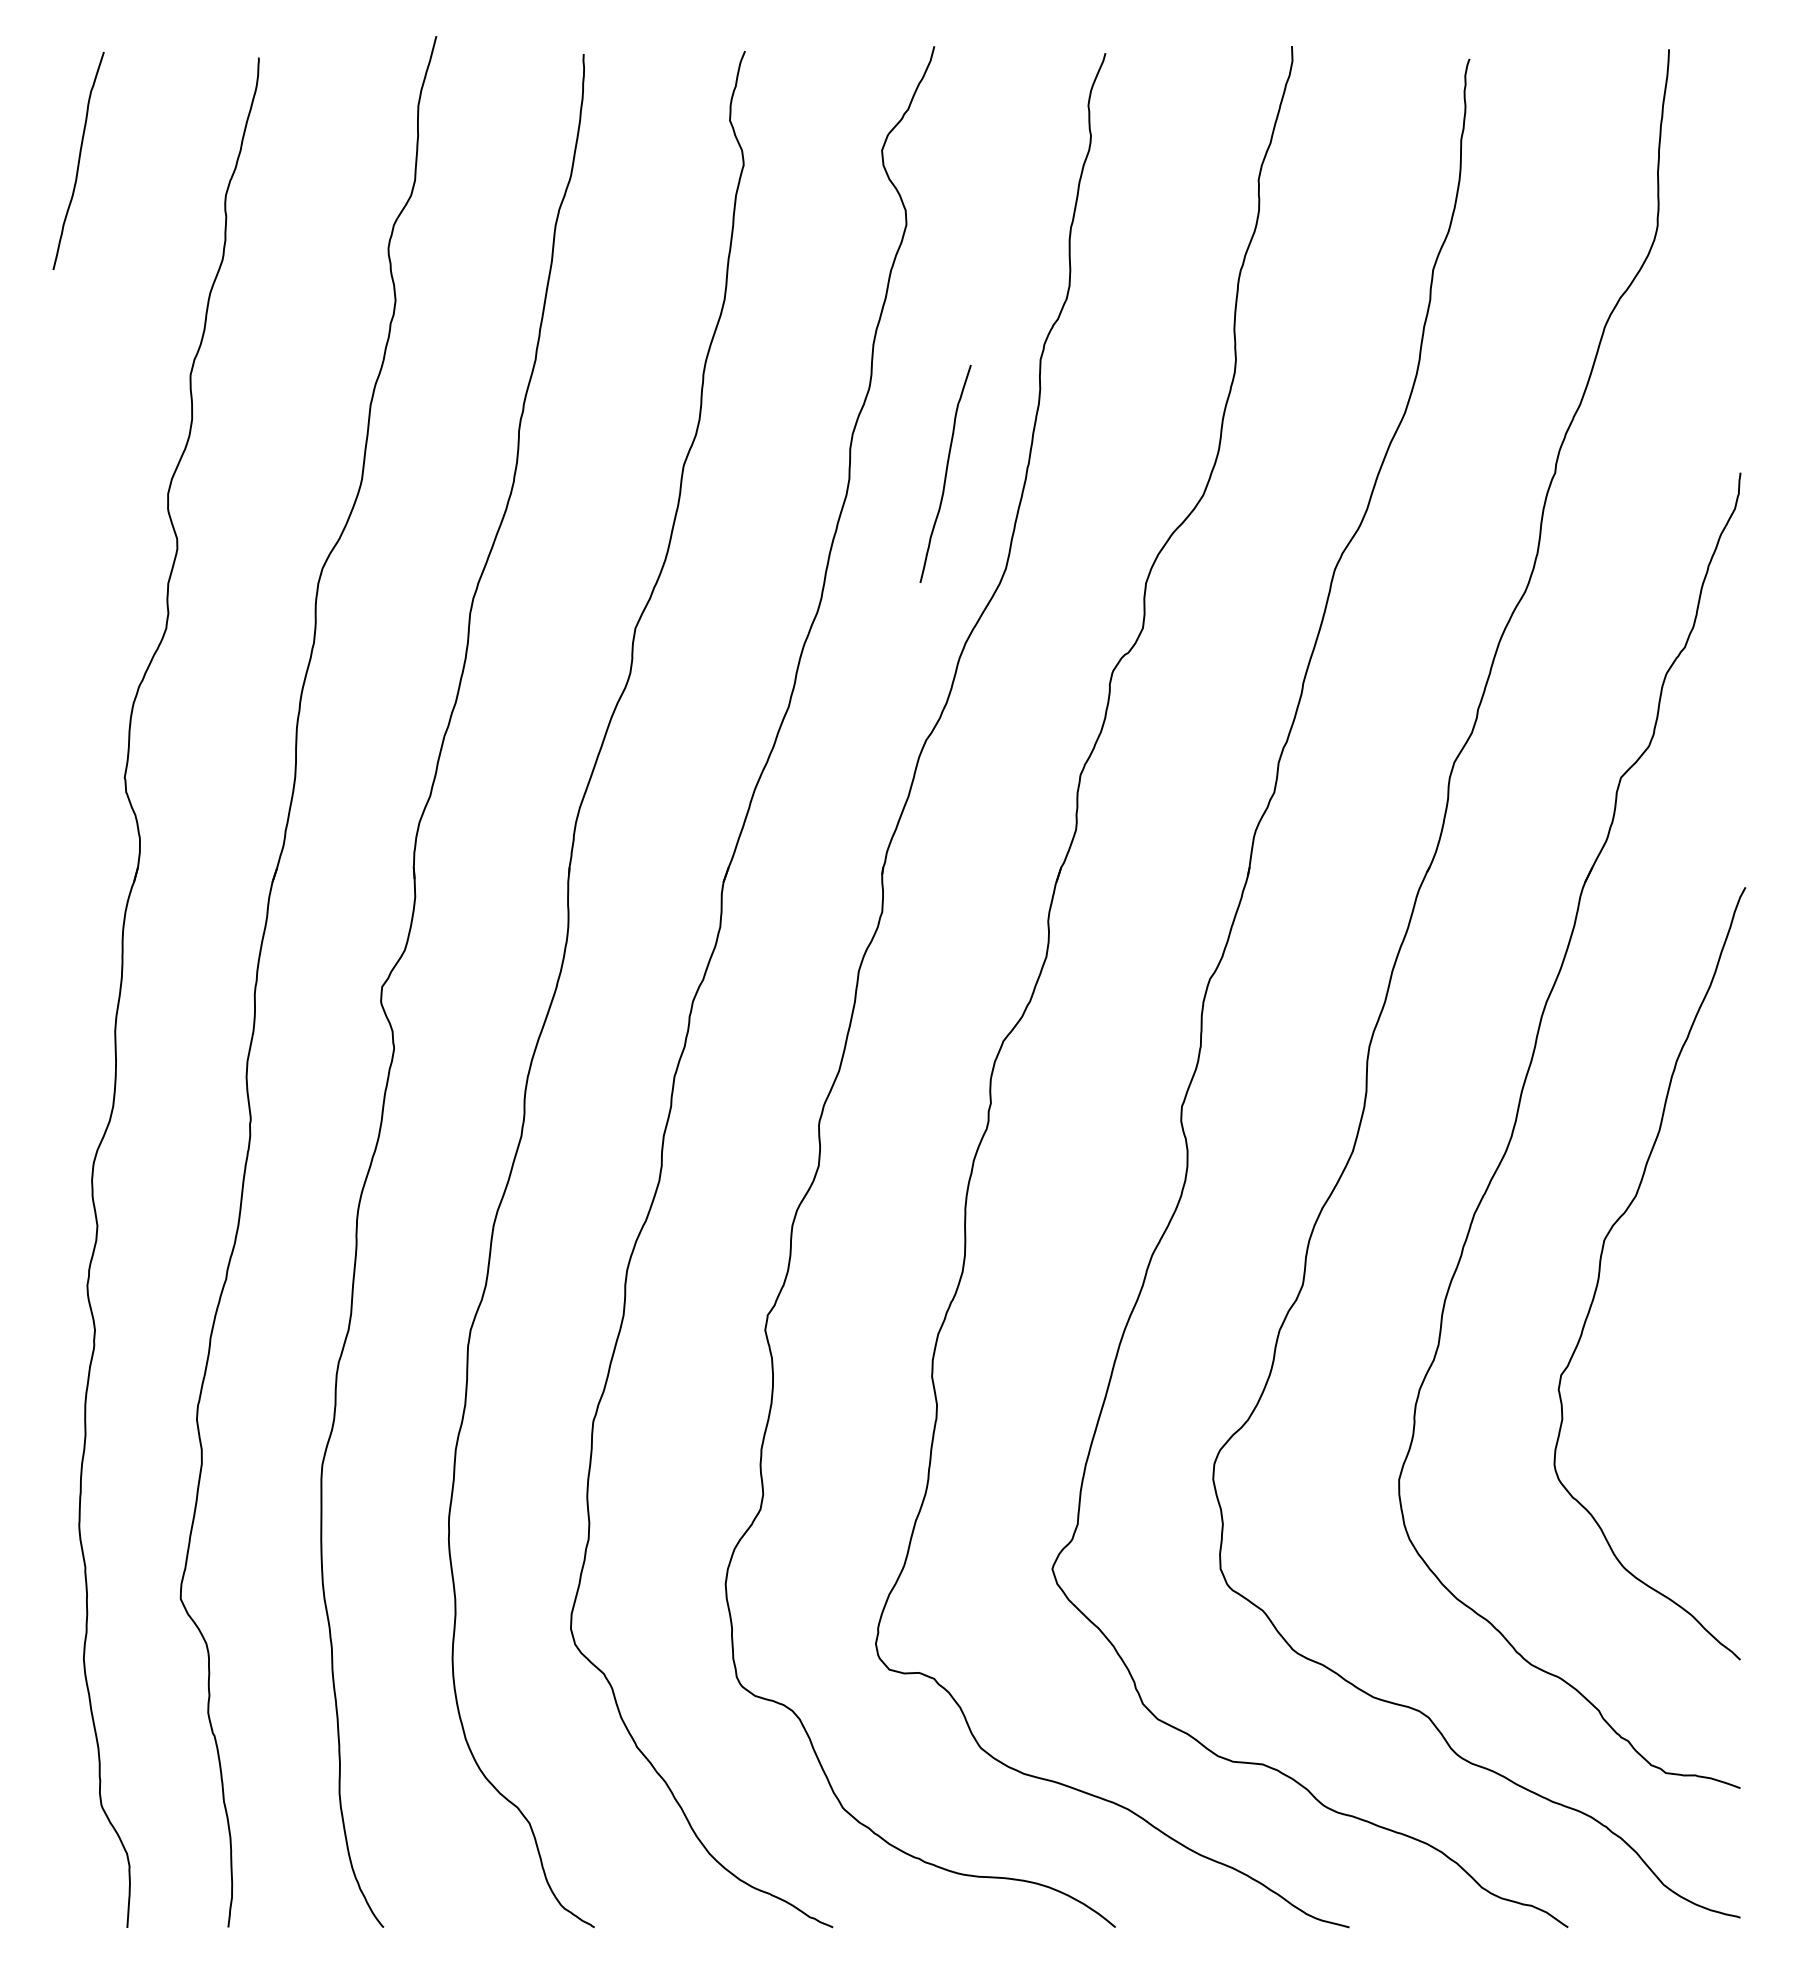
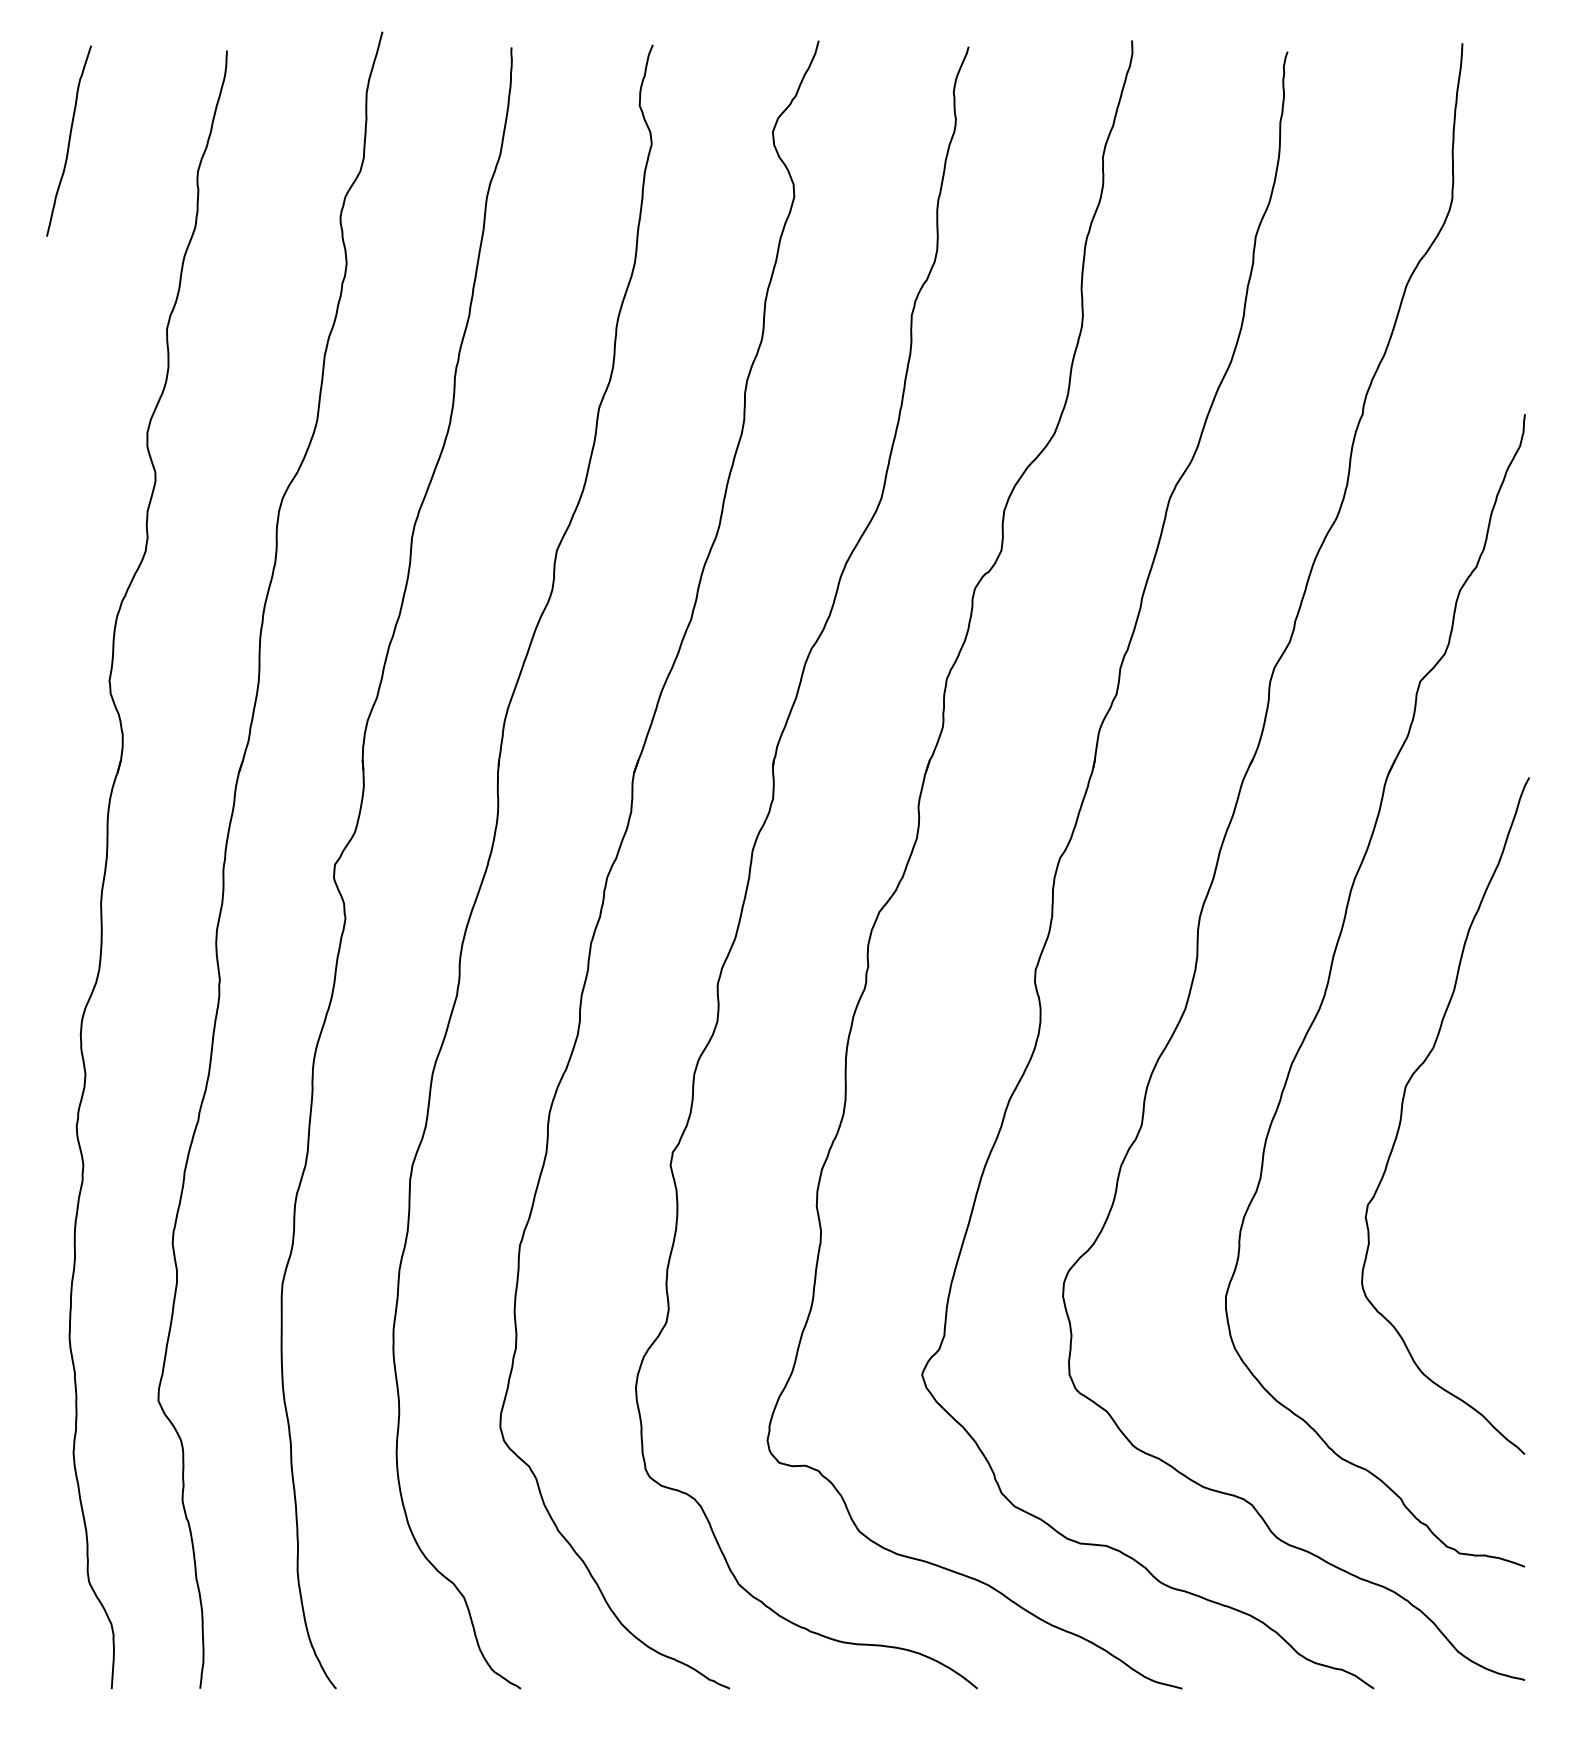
curve: (945, 473) -> (828, 414), removed

